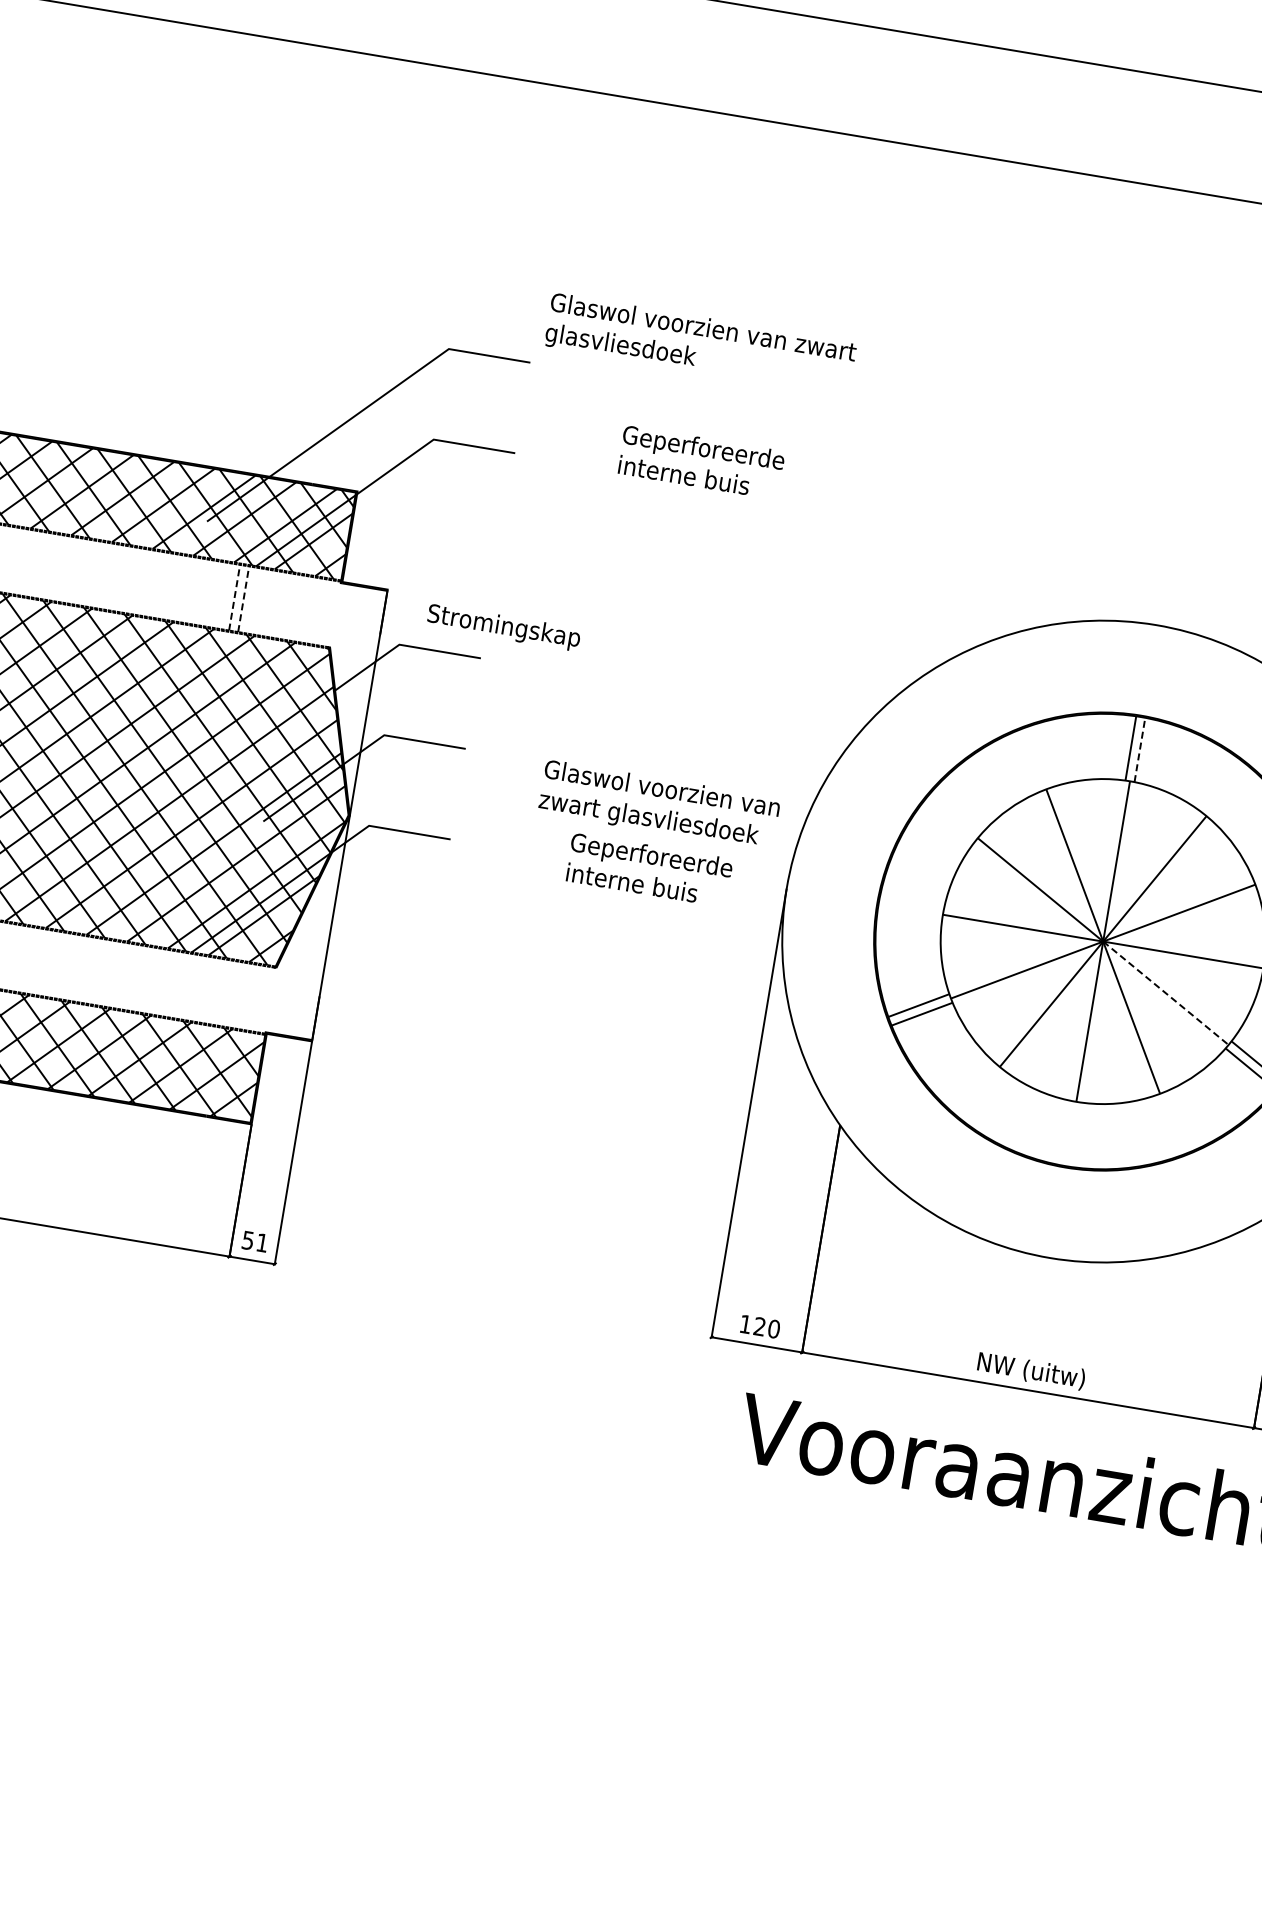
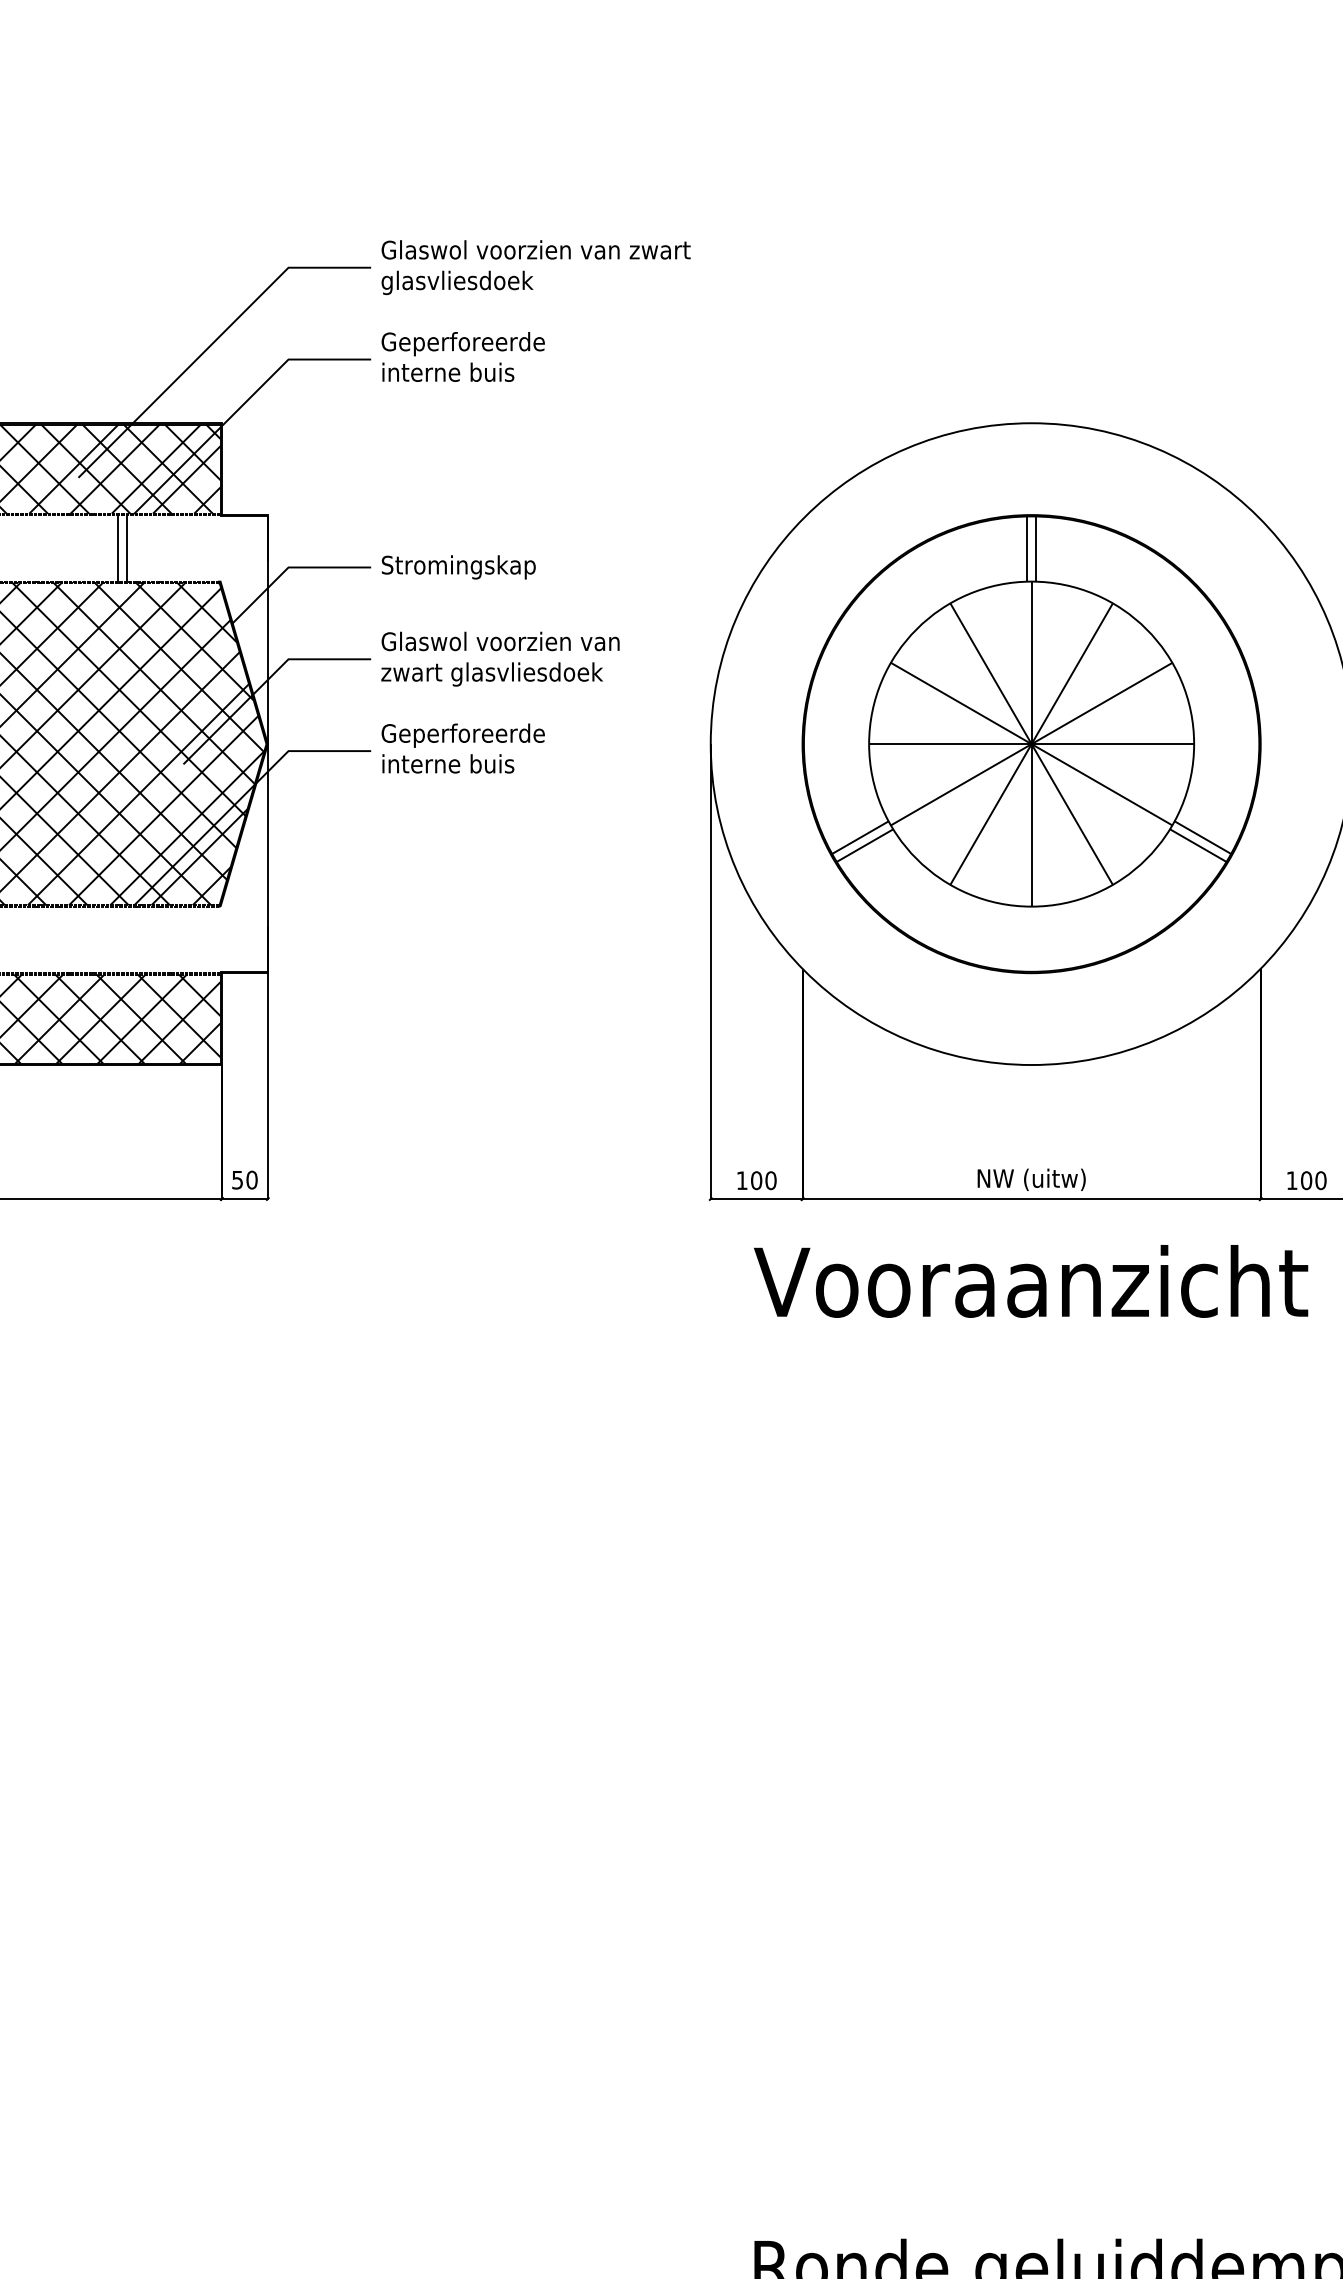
text: (700, 344) -> (535, 267), moved
text: (700, 461) -> (462, 356), moved
line: (235, 596) -> (118, 547), dashed -> solid
line: (243, 598) -> (127, 547), dashed -> solid
text: (503, 627) -> (458, 567), moved
line: (1140, 750) -> (1036, 549), dashed -> solid
text: (659, 804) -> (500, 658), moved
text: (648, 869) -> (462, 748), moved
line: (1166, 994) -> (1102, 785), dashed -> solid
text: (261, 1242) -> (251, 1179), 51 -> 50
text: (759, 1326) -> (756, 1180), 120 -> 100

